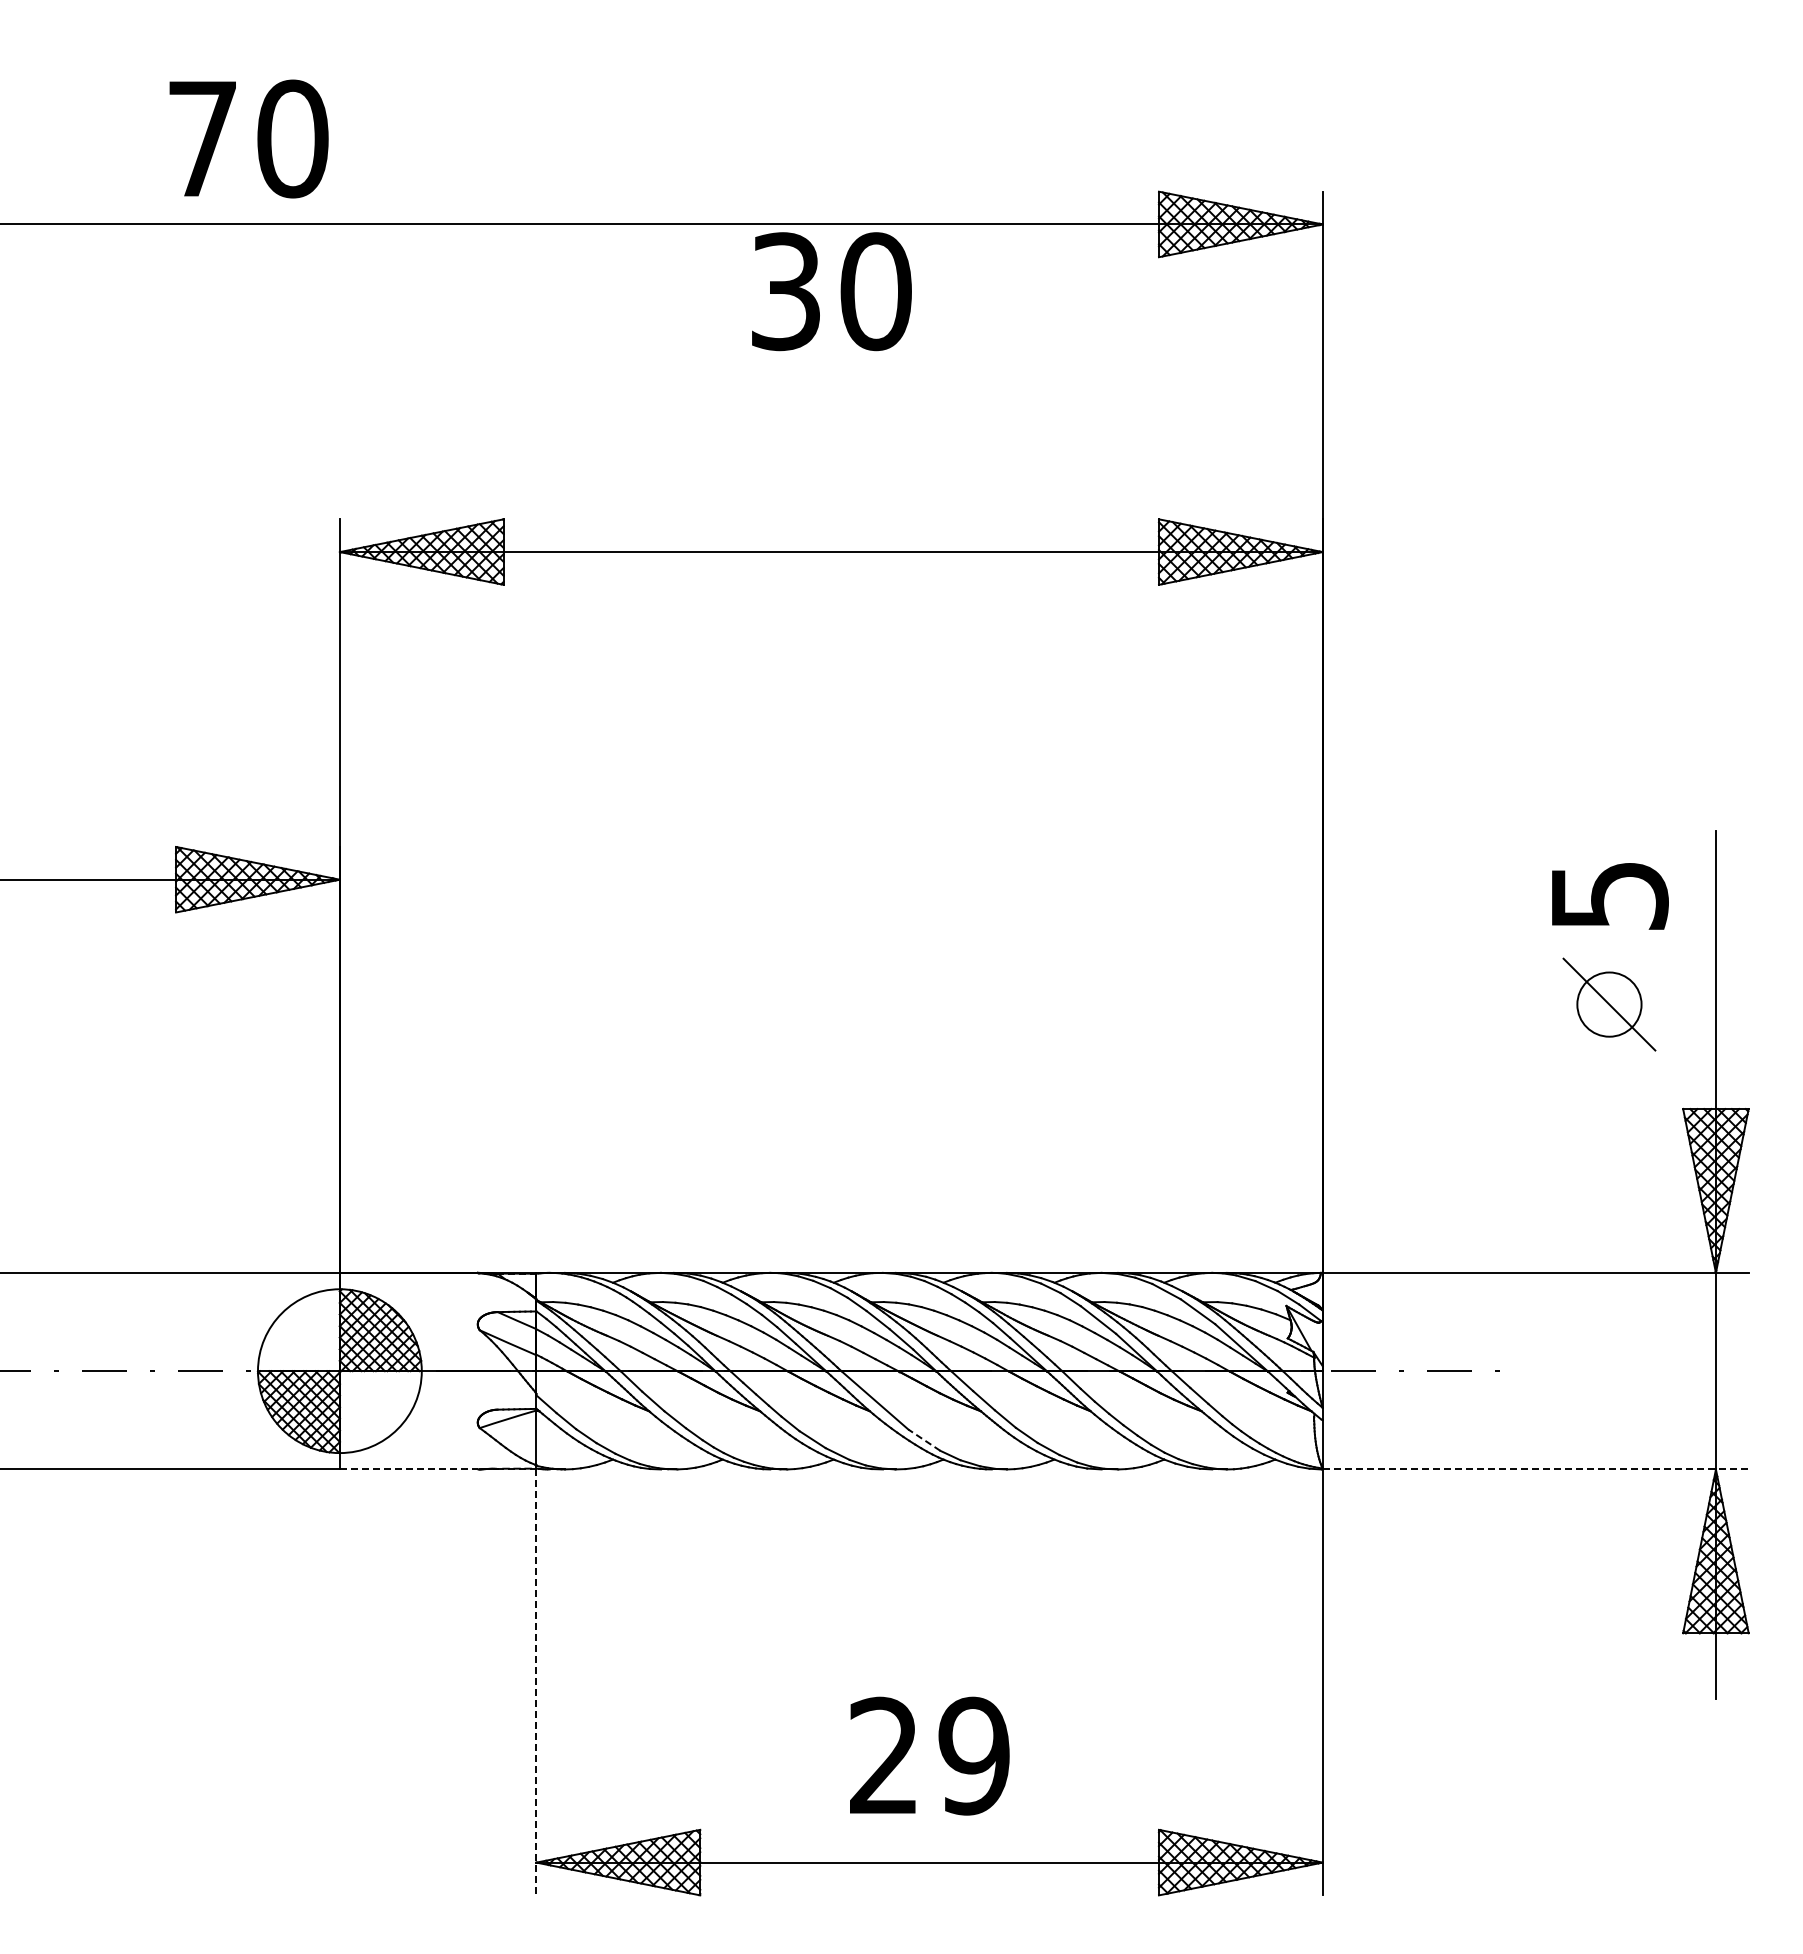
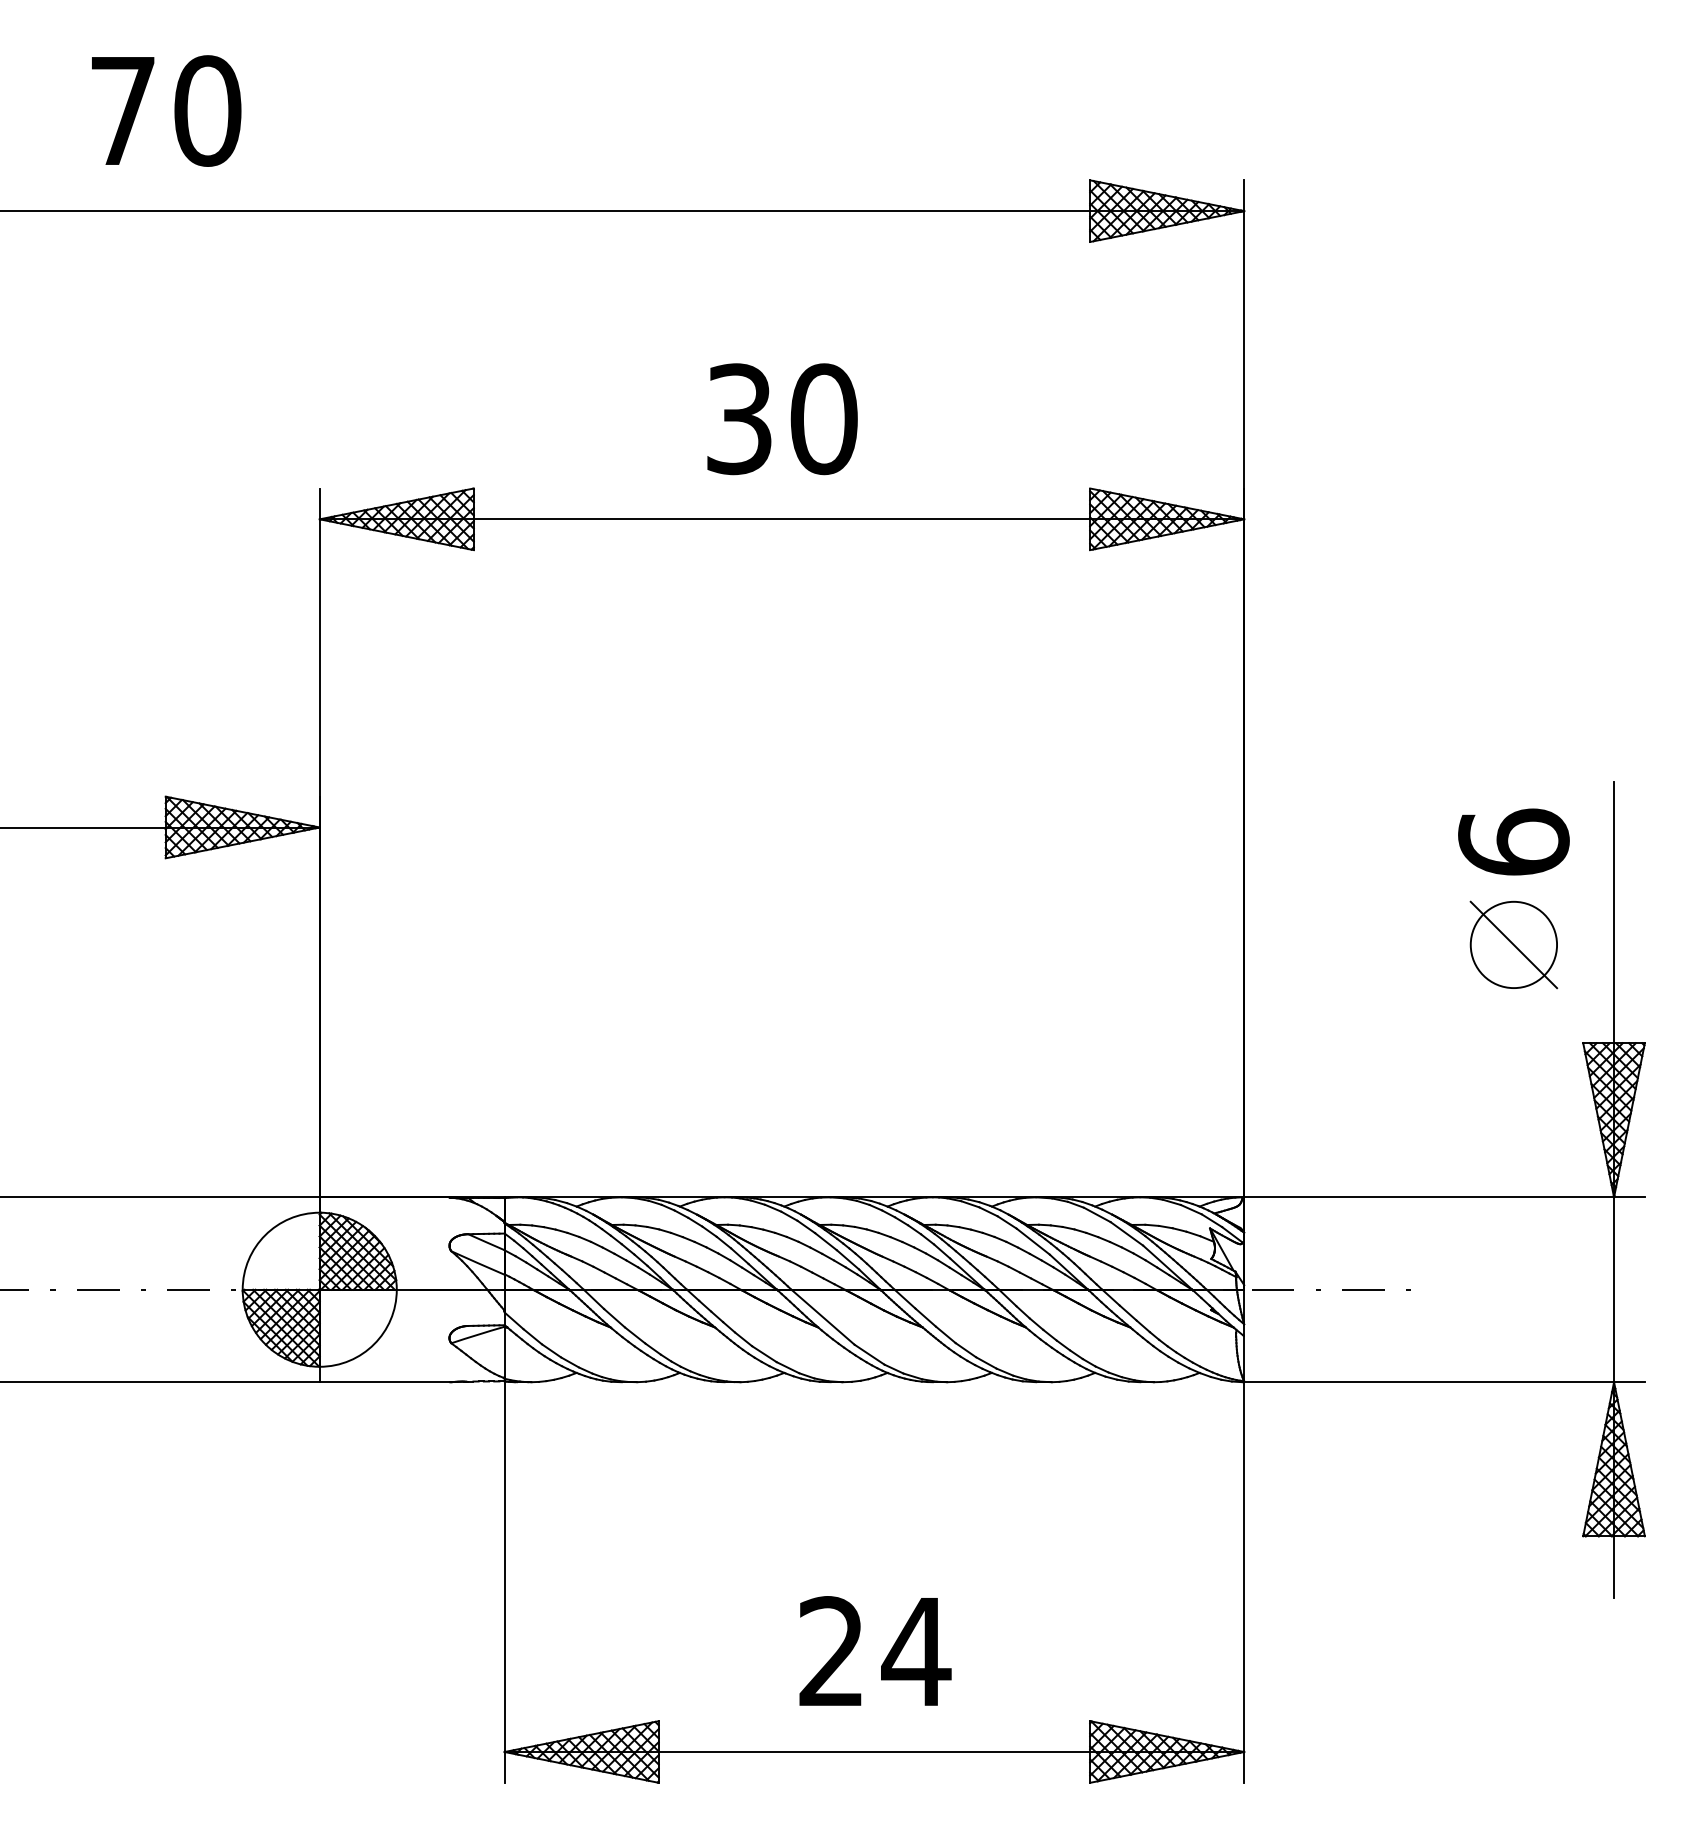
text: (248, 138) -> (166, 110), moved
text: (831, 291) -> (782, 419), moved
text: (1609, 894) -> (1513, 841), 5 -> 6
circle: (1609, 1004) -> (1513, 944), size x1.43
line: (924, 1439) -> (869, 1354), dashed -> solid
line: (409, 1469) -> (385, 1382), dashed -> solid
line: (1535, 1469) -> (1444, 1382), dashed -> solid
line: (536, 1682) -> (504, 1582), dashed -> solid
text: (973, 1755) -> (915, 1651), 29 -> 24

